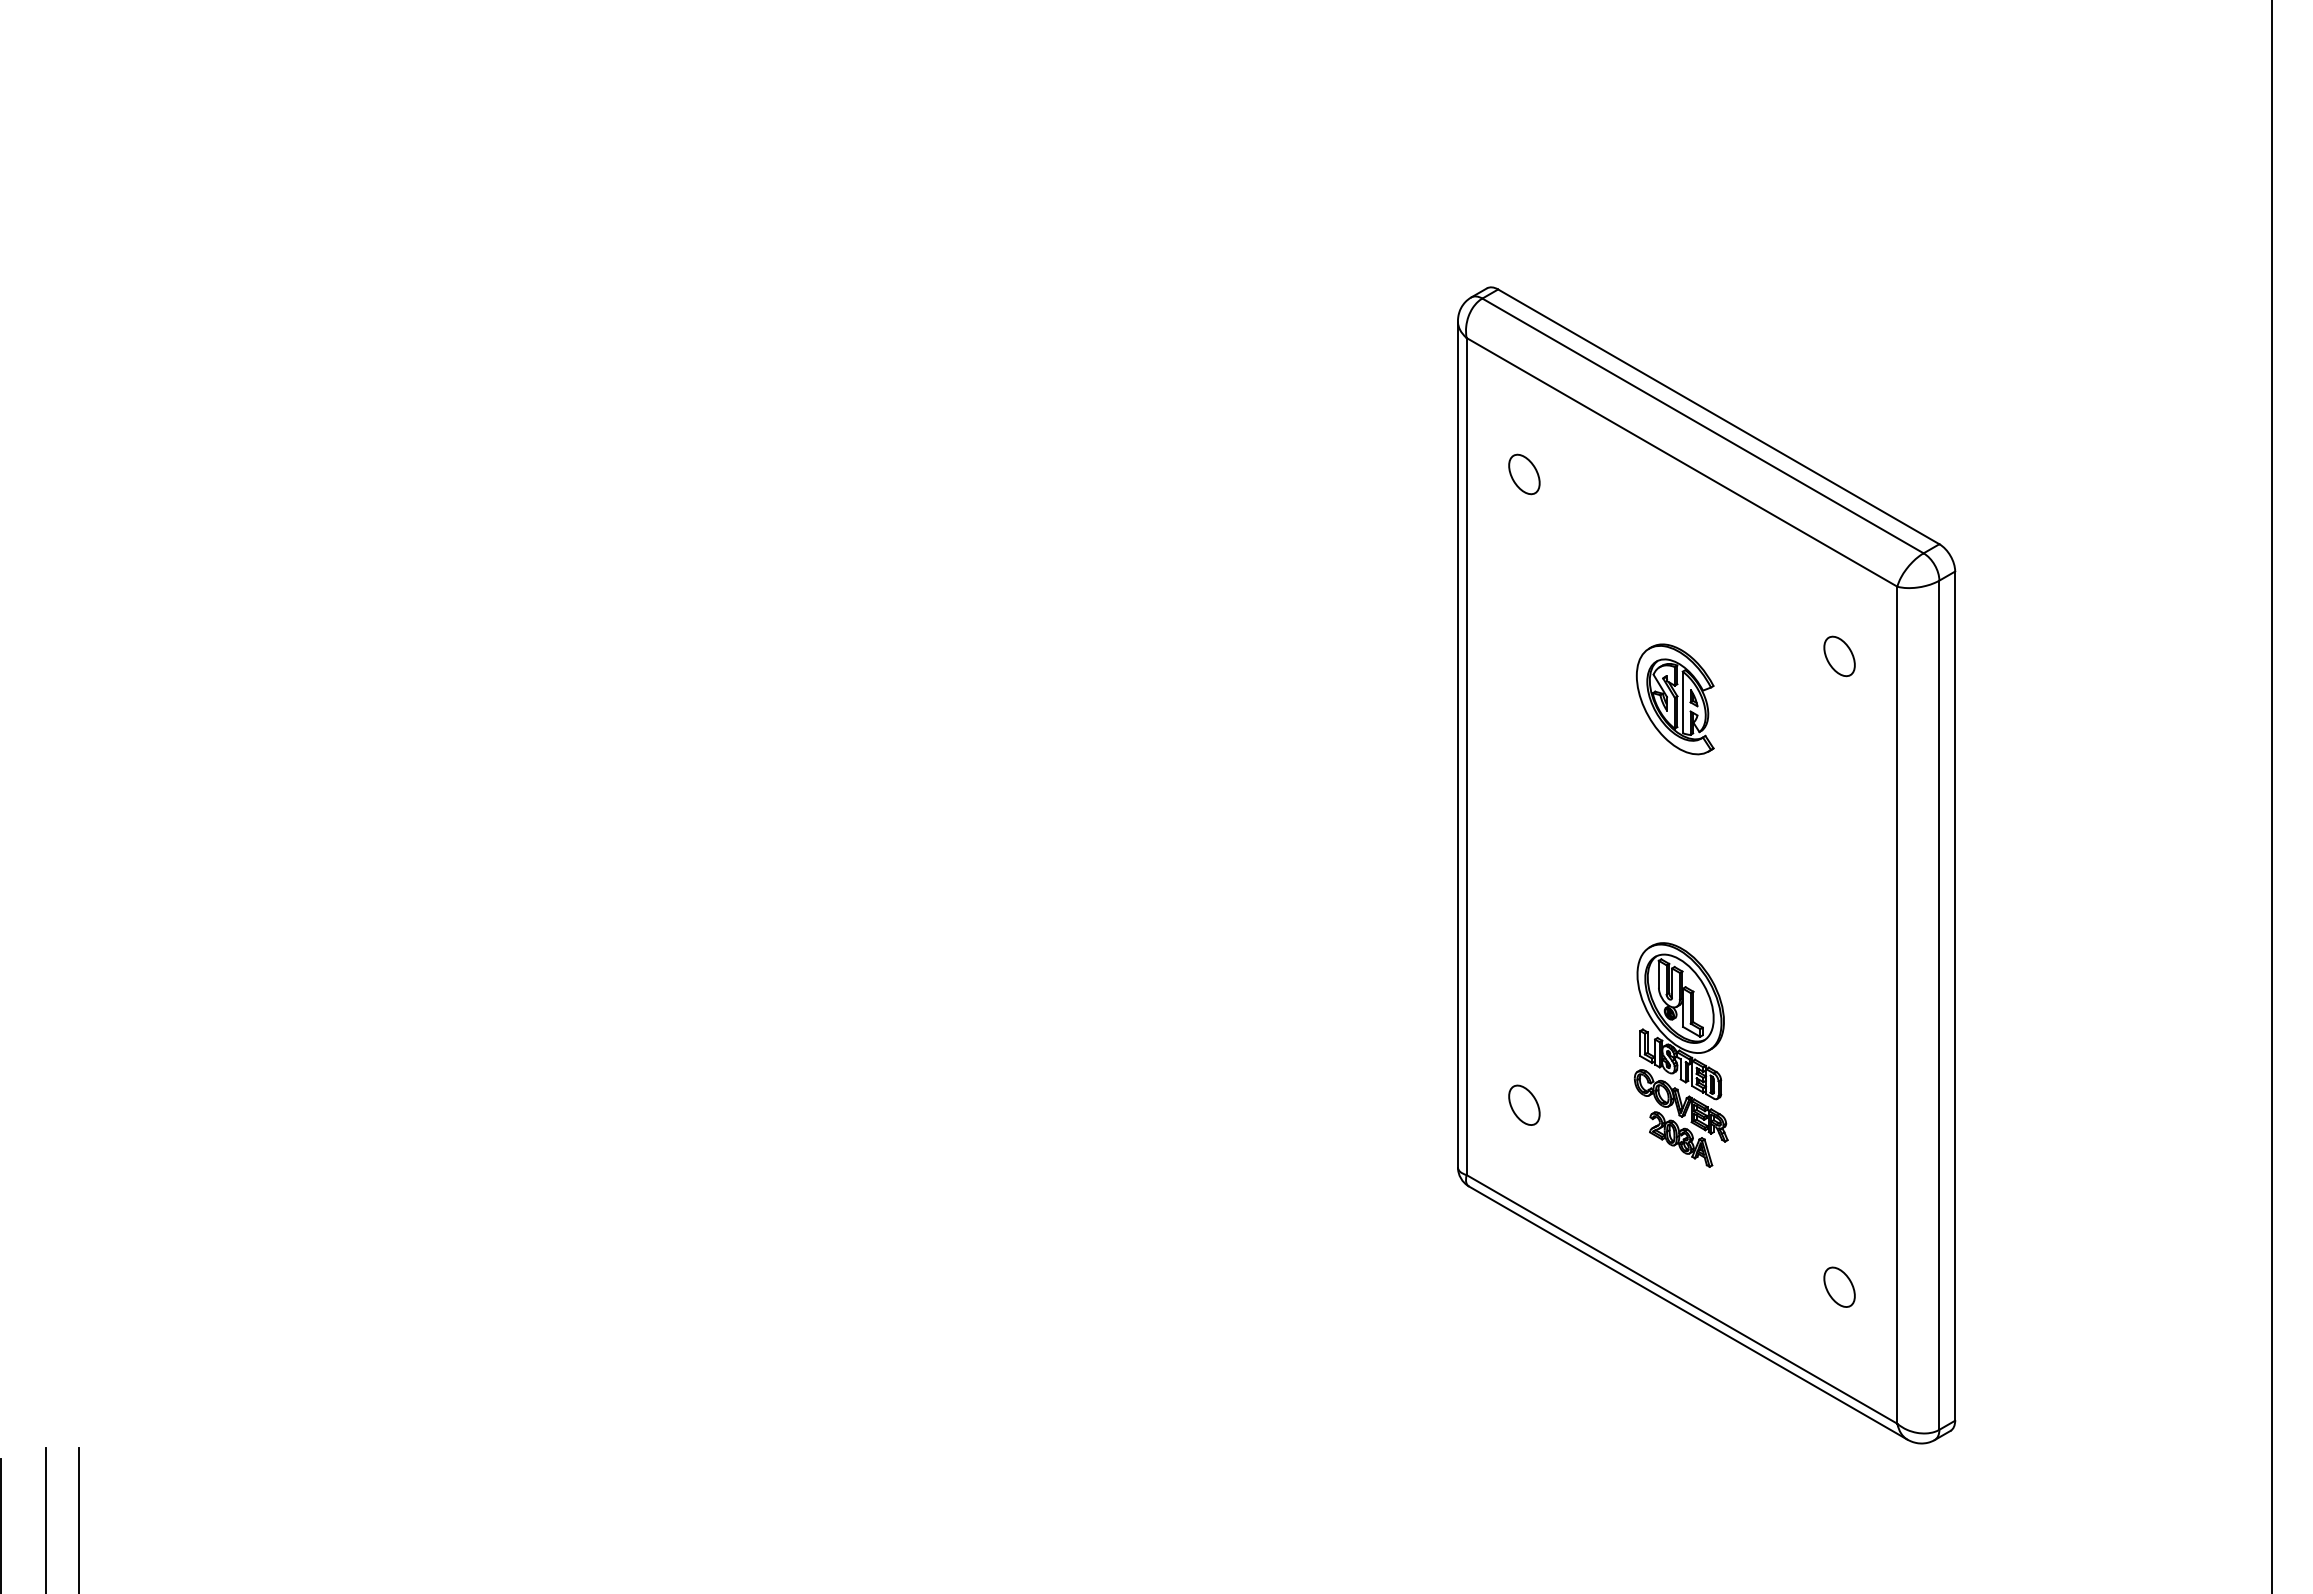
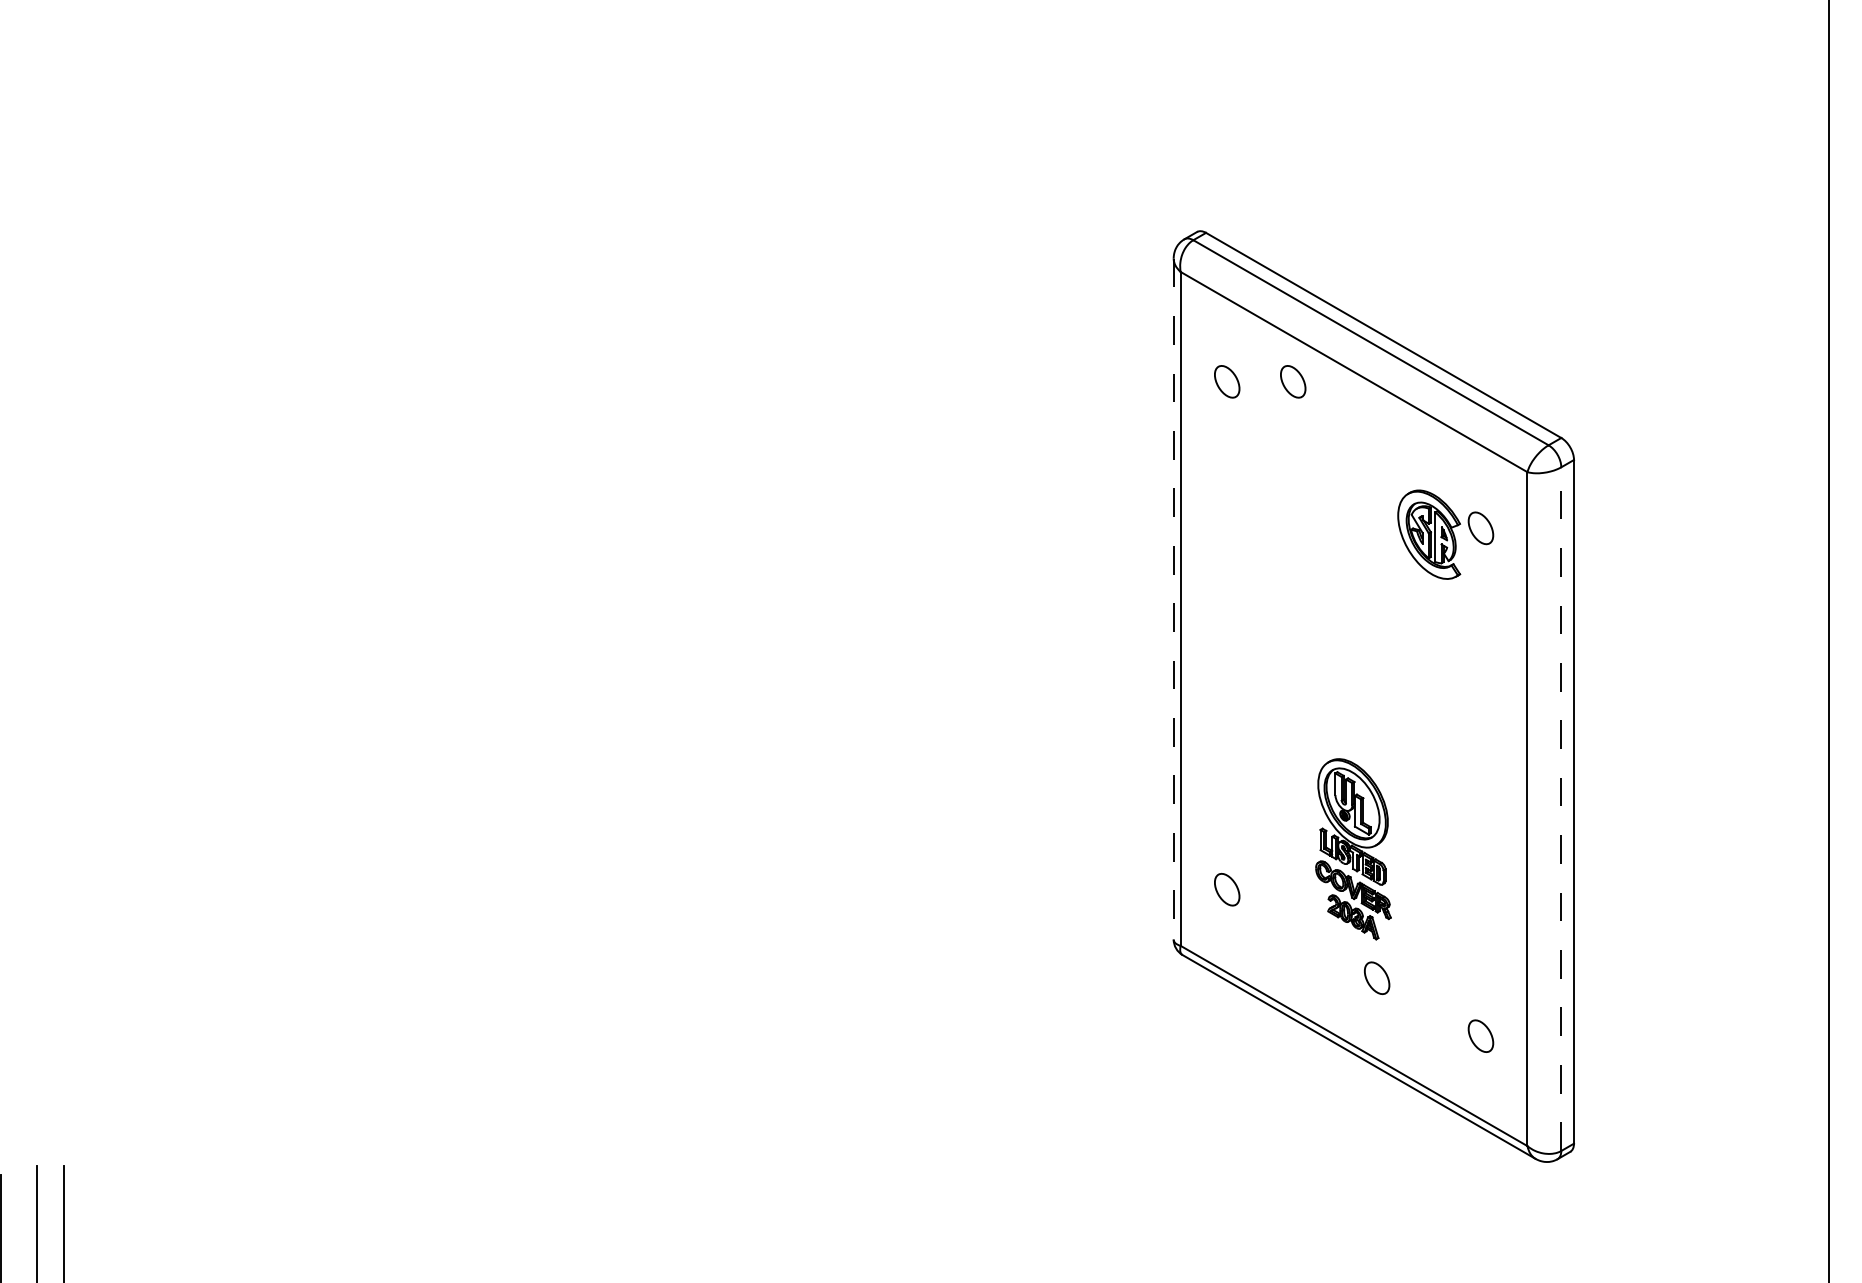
part: (1606, 474) -> (1293, 381), added
part: (1674, 699) -> (1428, 534), moved
line: (1457, 744) -> (1173, 599), solid -> dashed
line: (1939, 1005) -> (1561, 809), solid -> dashed
part: (1710, 1214) -> (1377, 977), added

